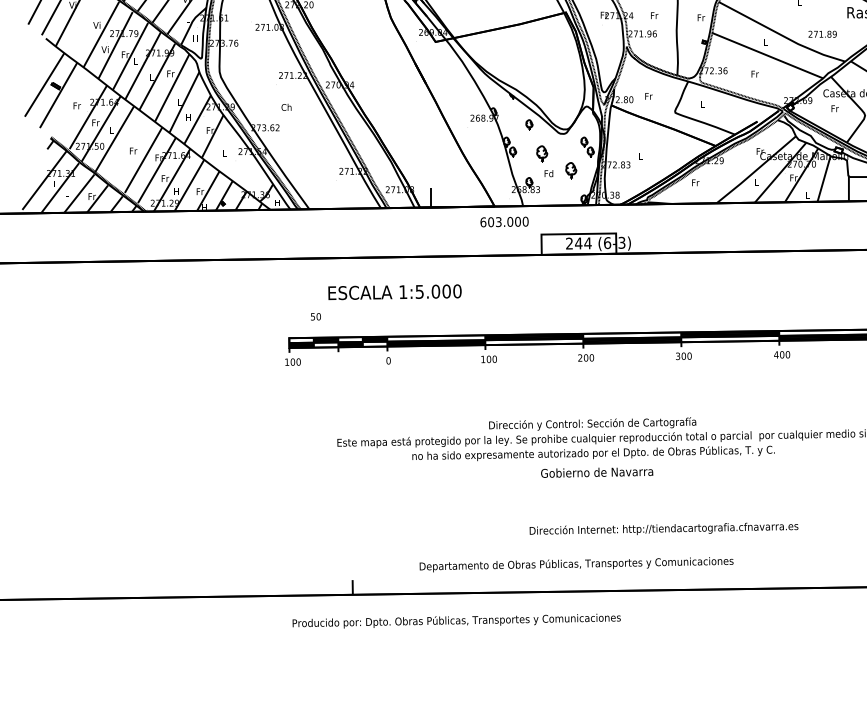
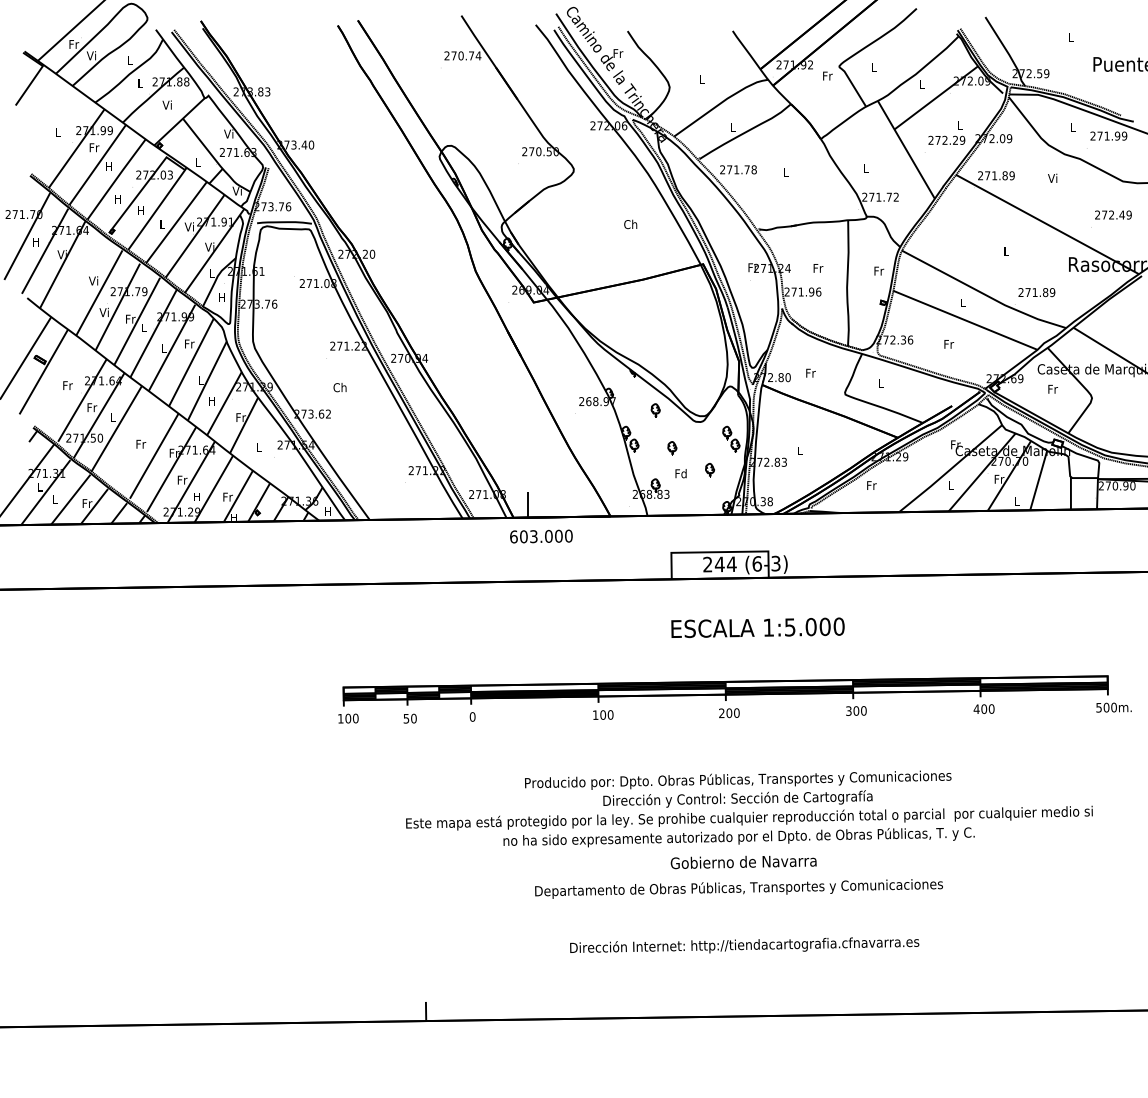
part: (542, 154) -> (672, 448), size x0.62
part: (570, 171) -> (709, 470), size x0.62
text: (504, 221) -> (541, 536), moved
text: (394, 292) -> (757, 627), moved
text: (315, 316) -> (409, 718), moved
text: (663, 528) -> (744, 945), moved
text: (576, 564) -> (738, 888), moved
text: (456, 620) -> (738, 779), moved

